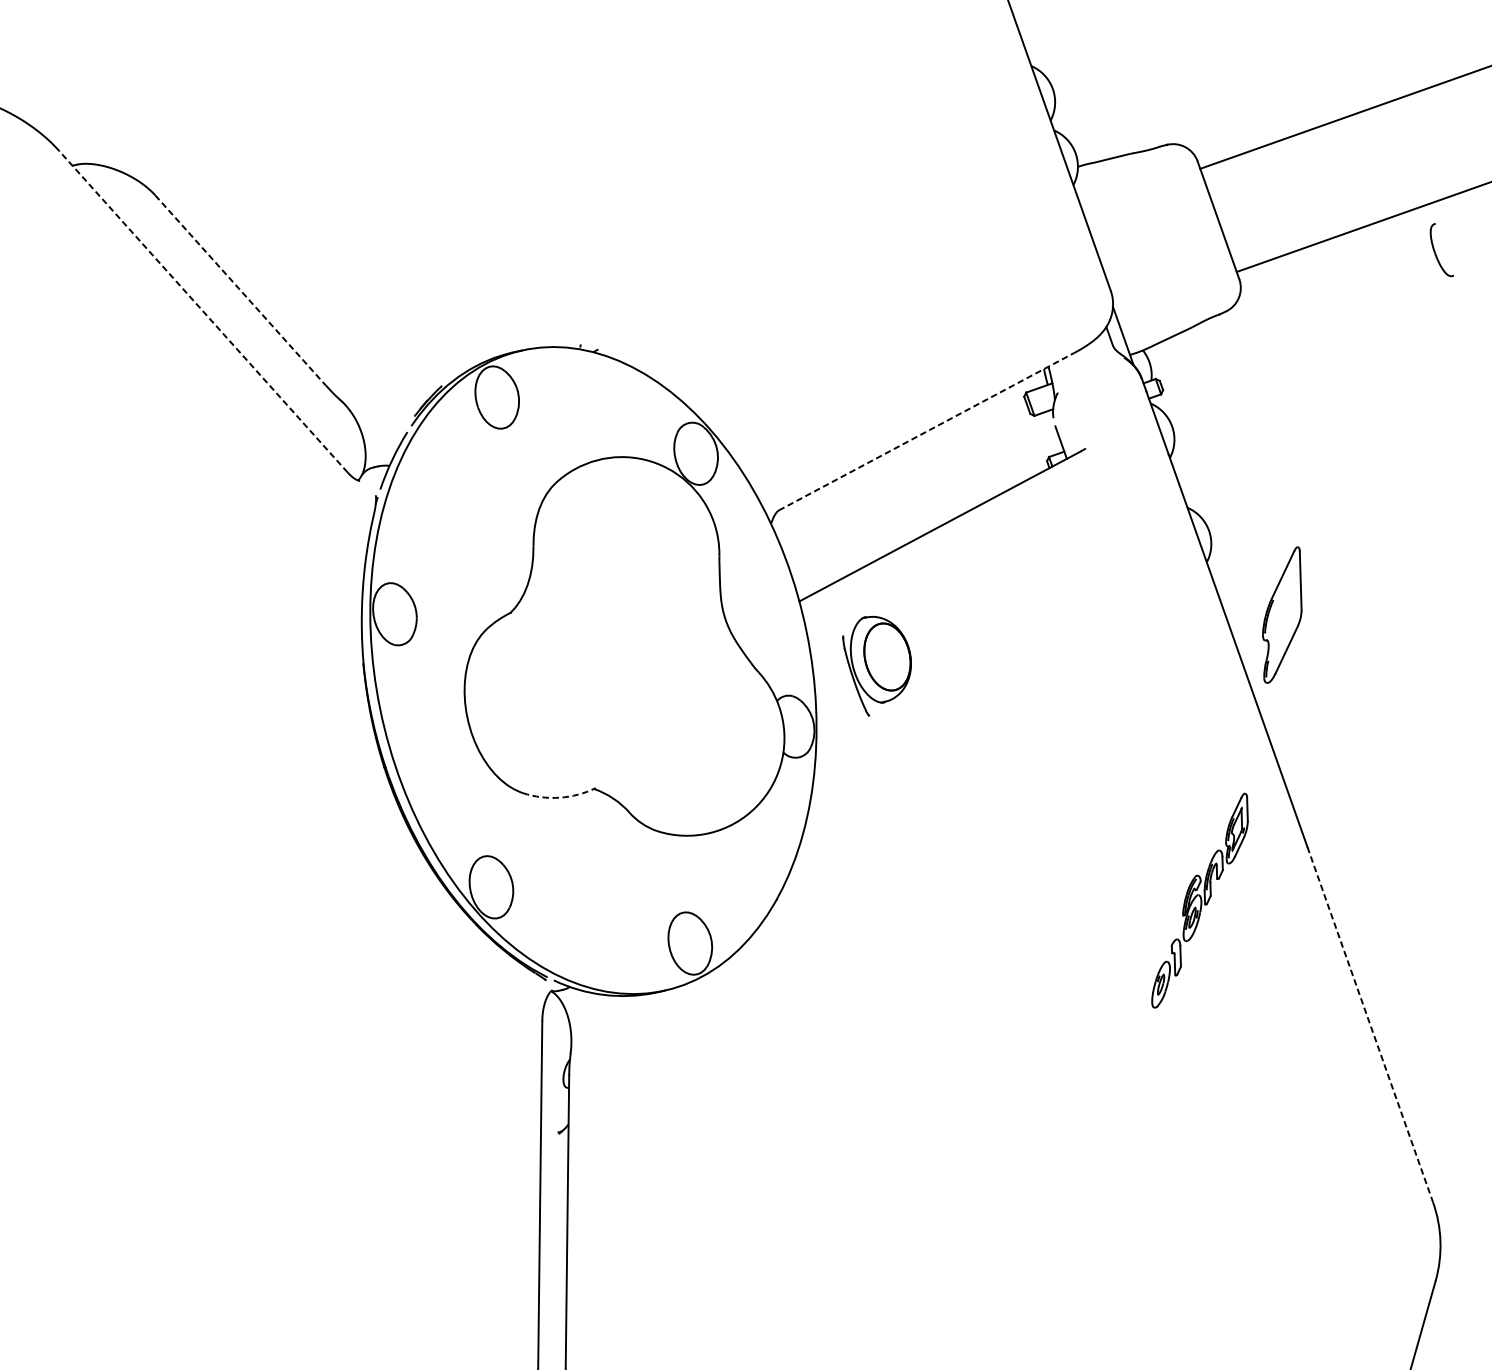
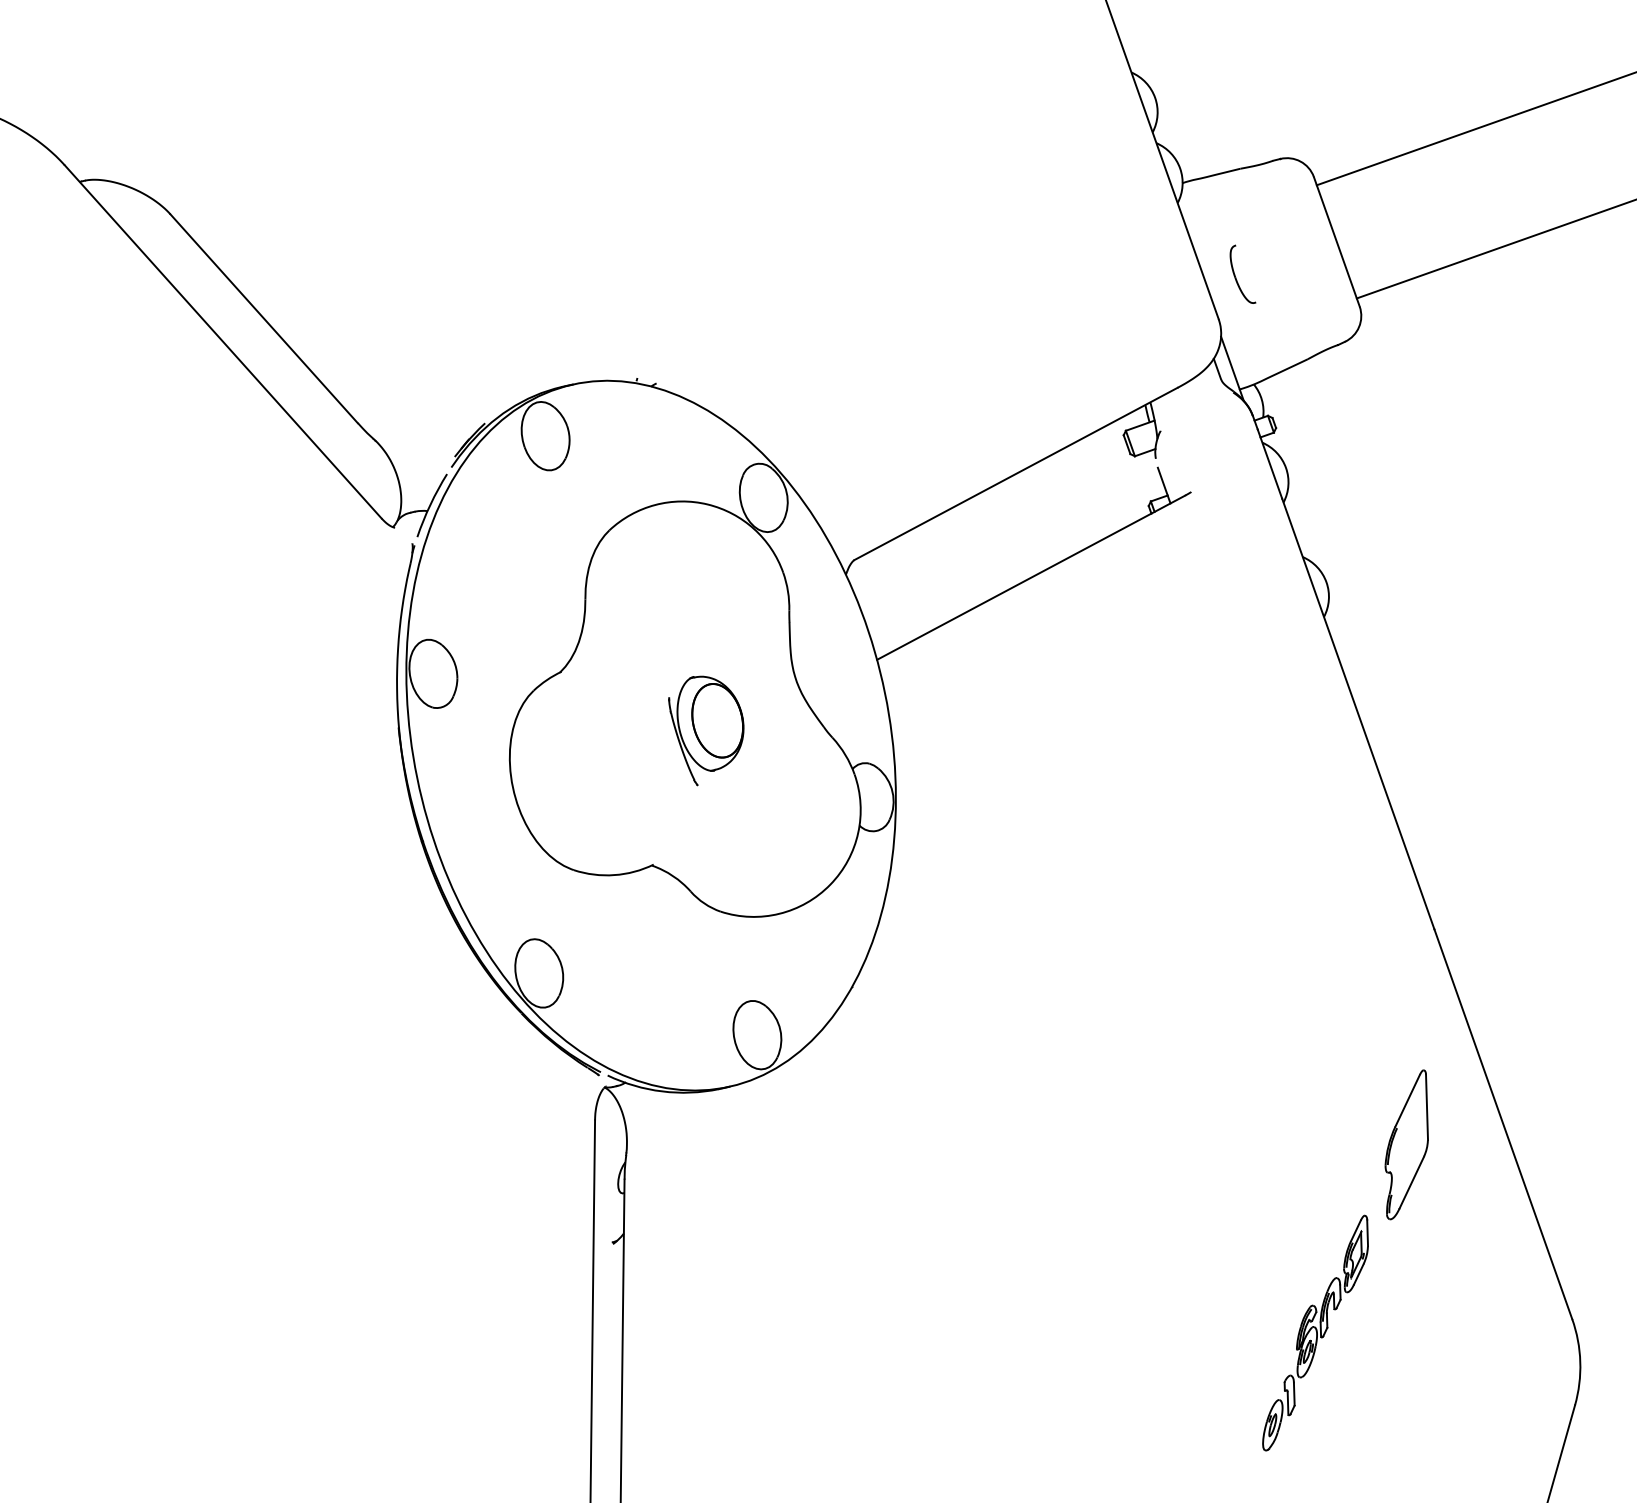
part: (1435, 250) -> (1235, 274), moved
line: (240, 291) -> (264, 319), dashed -> solid
line: (202, 311) -> (222, 341), dashed -> solid
line: (926, 431) -> (1016, 473), dashed -> solid
part: (1282, 614) -> (1406, 1144), moved
part: (877, 665) -> (706, 730), moved
arc: (560, 798) -> (614, 875), dashed -> solid
part: (1199, 900) -> (1315, 1332), moved
line: (1370, 1025) -> (1503, 1124), dashed -> solid

